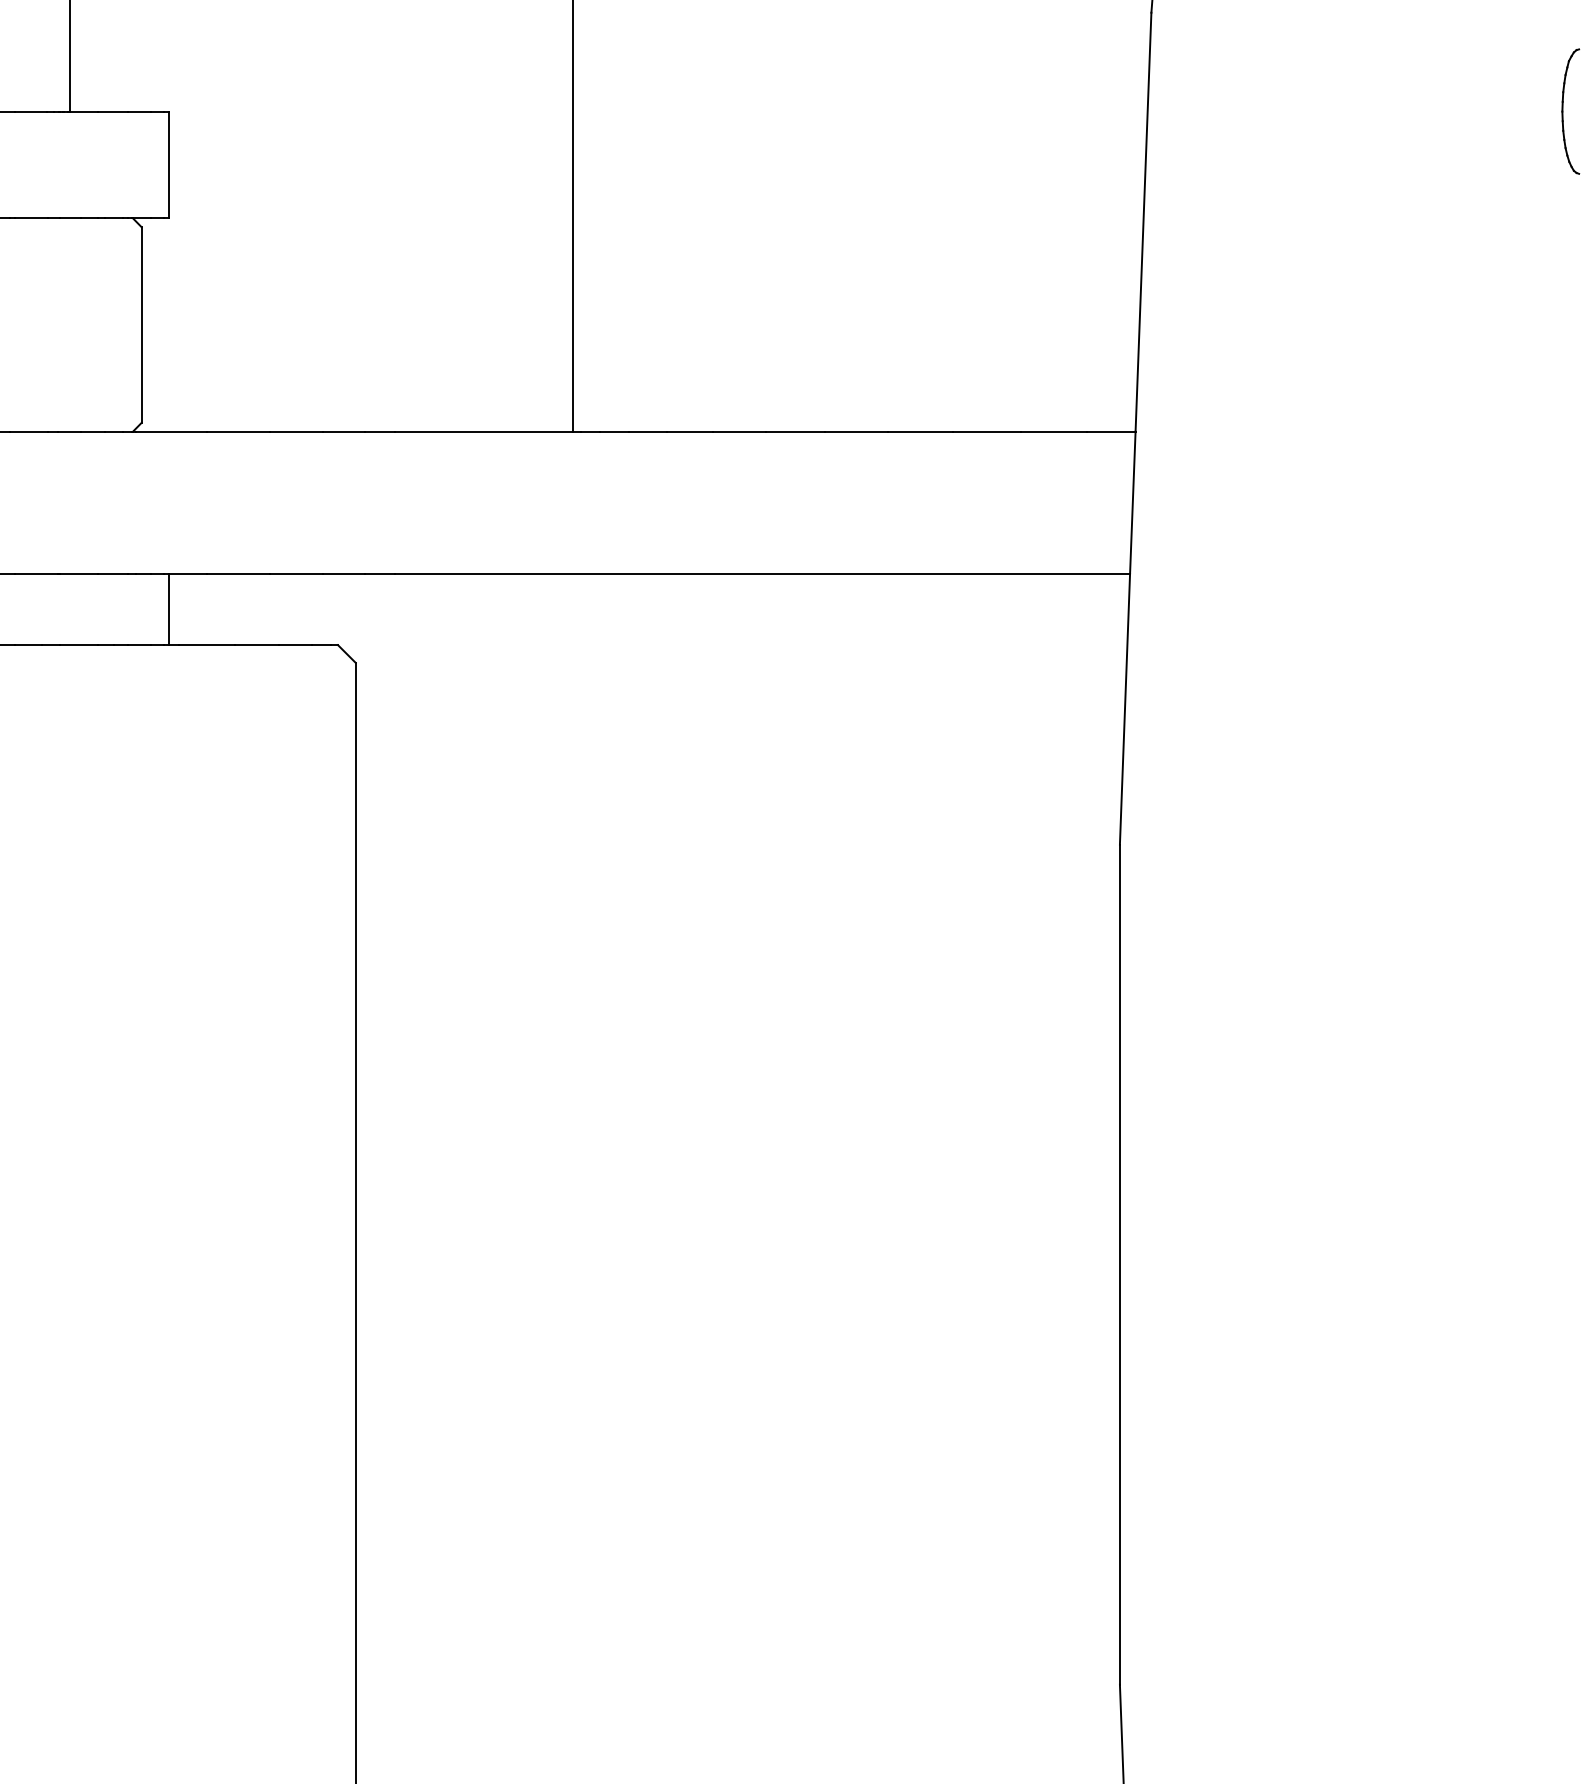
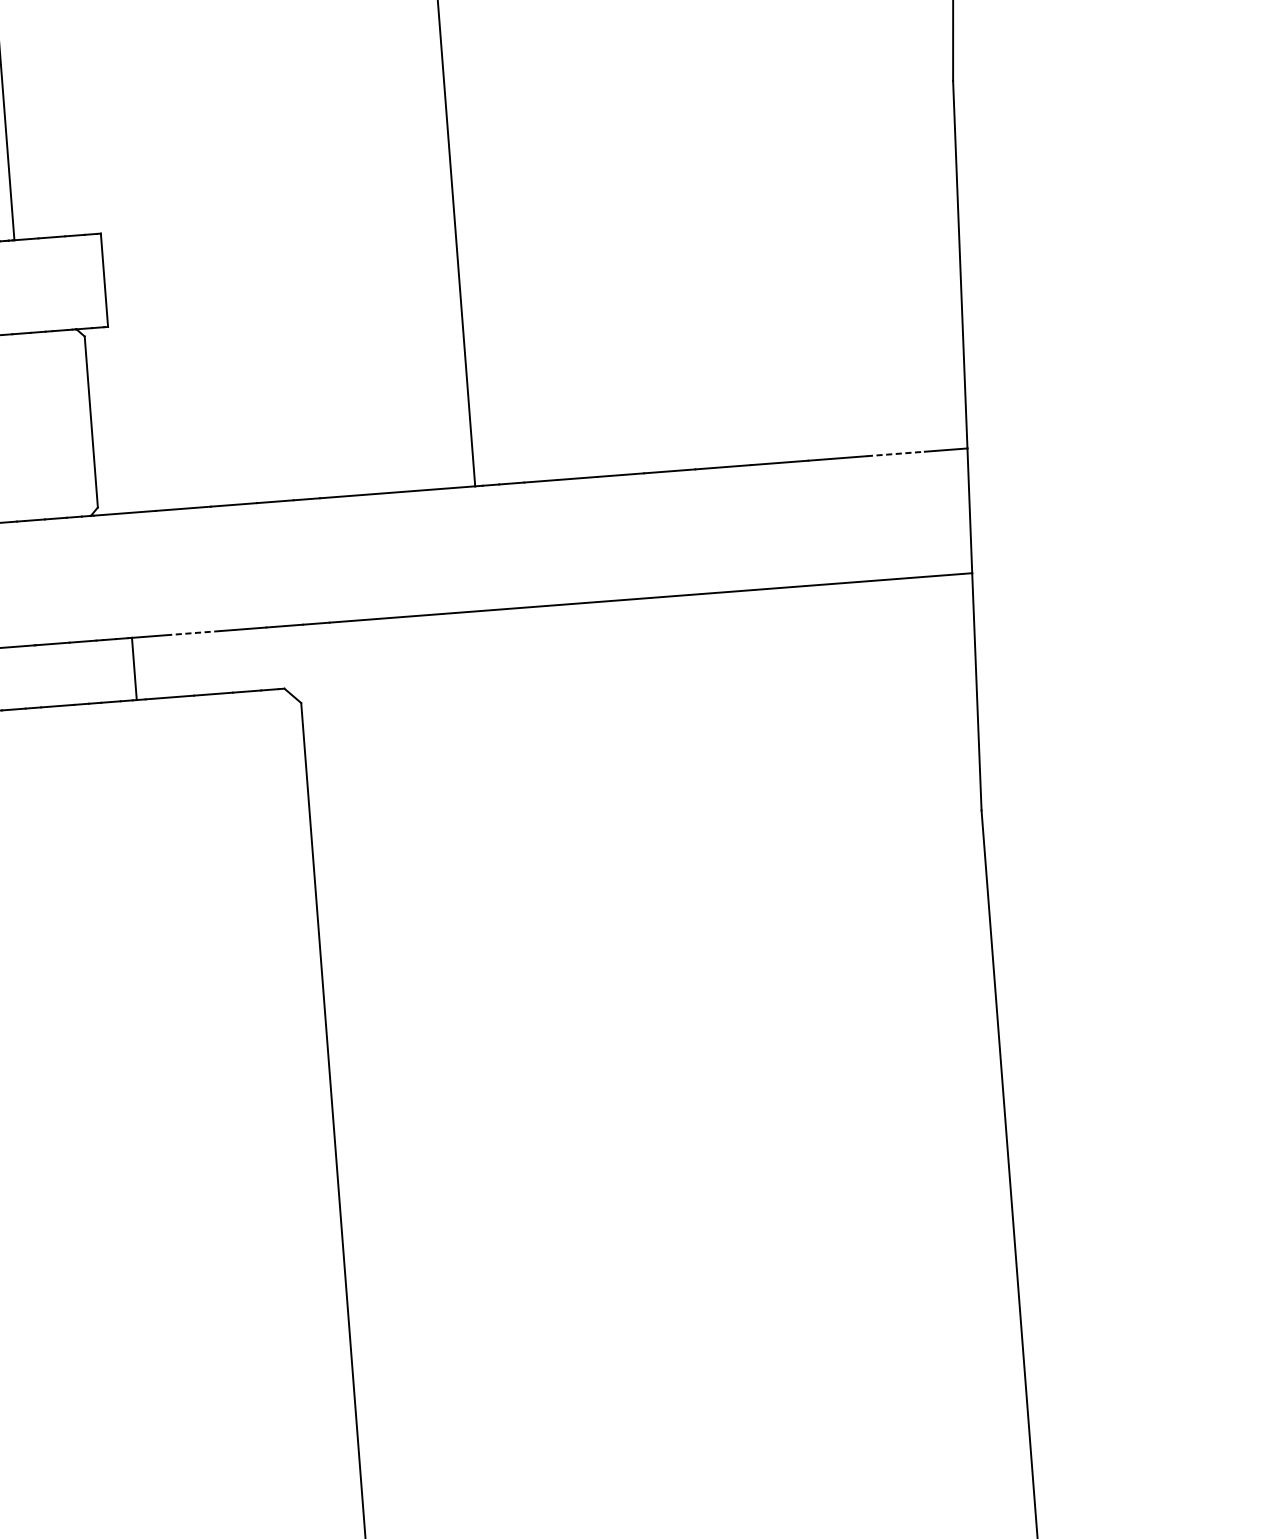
line: (1054, 431) -> (896, 453), solid -> dashed
line: (238, 574) -> (192, 633), solid -> dashed

